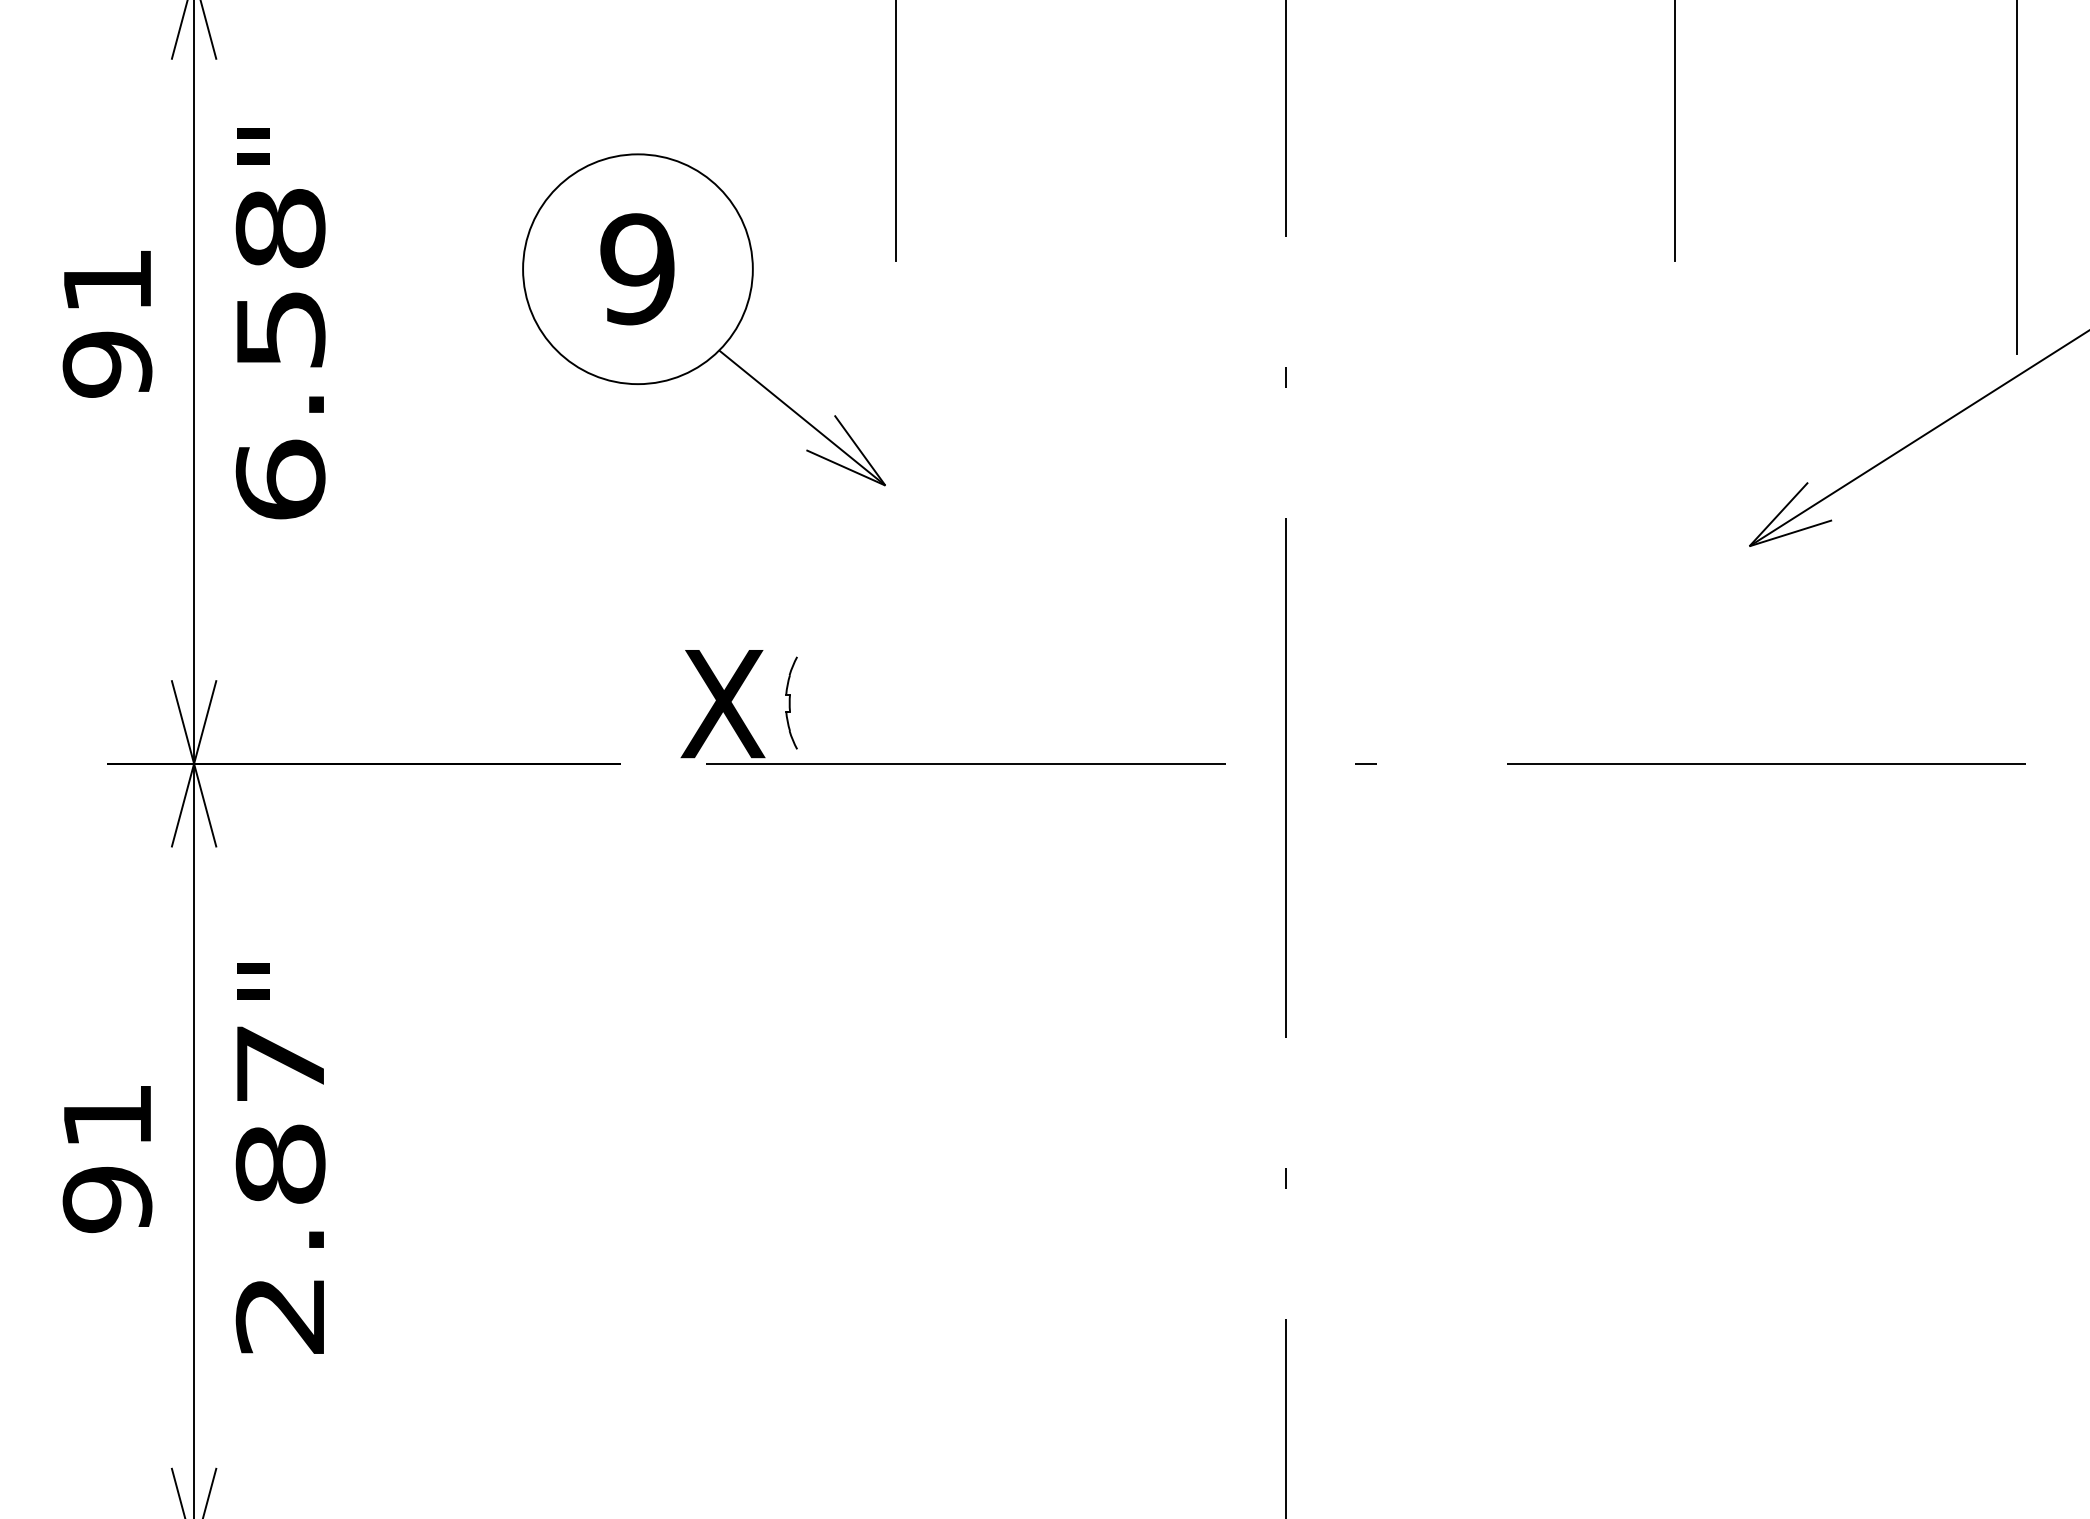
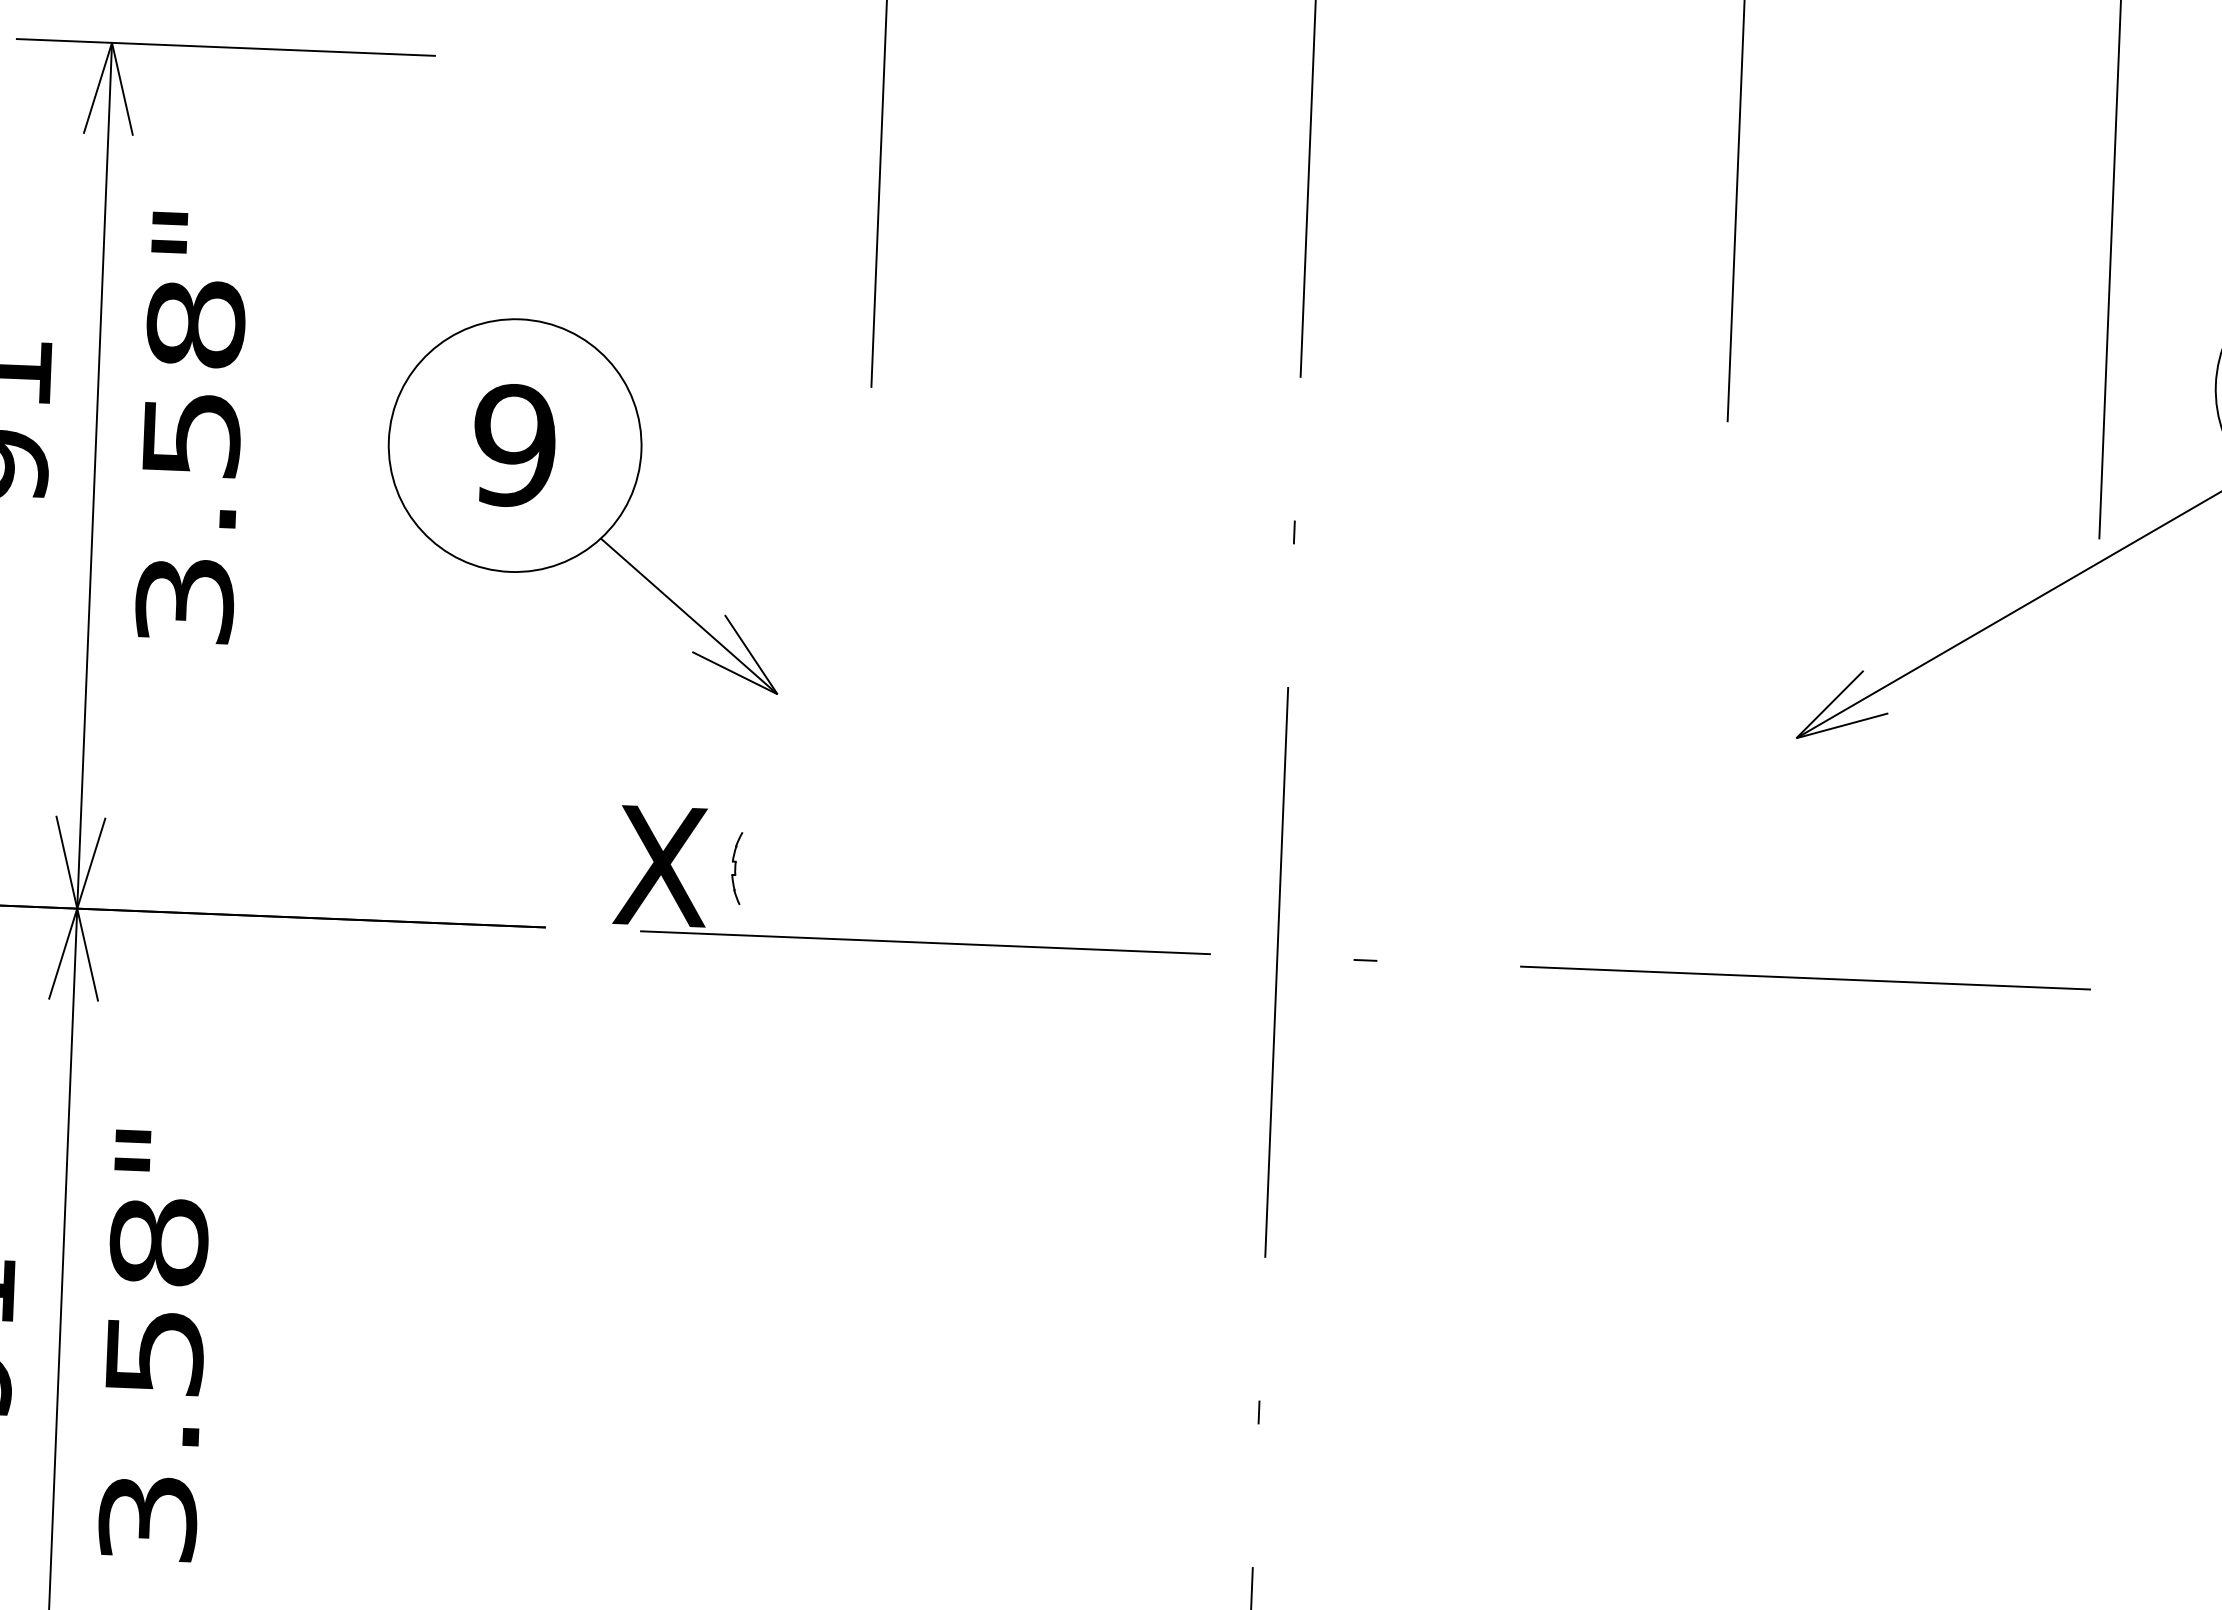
part: (703, 319) -> (584, 503), moved
text: (280, 479) -> (184, 599), 6.58 -> 3.58
part: (791, 703) -> (736, 868), size x0.71
text: (280, 1188) -> (153, 1379), 2.87 -> 3.58

